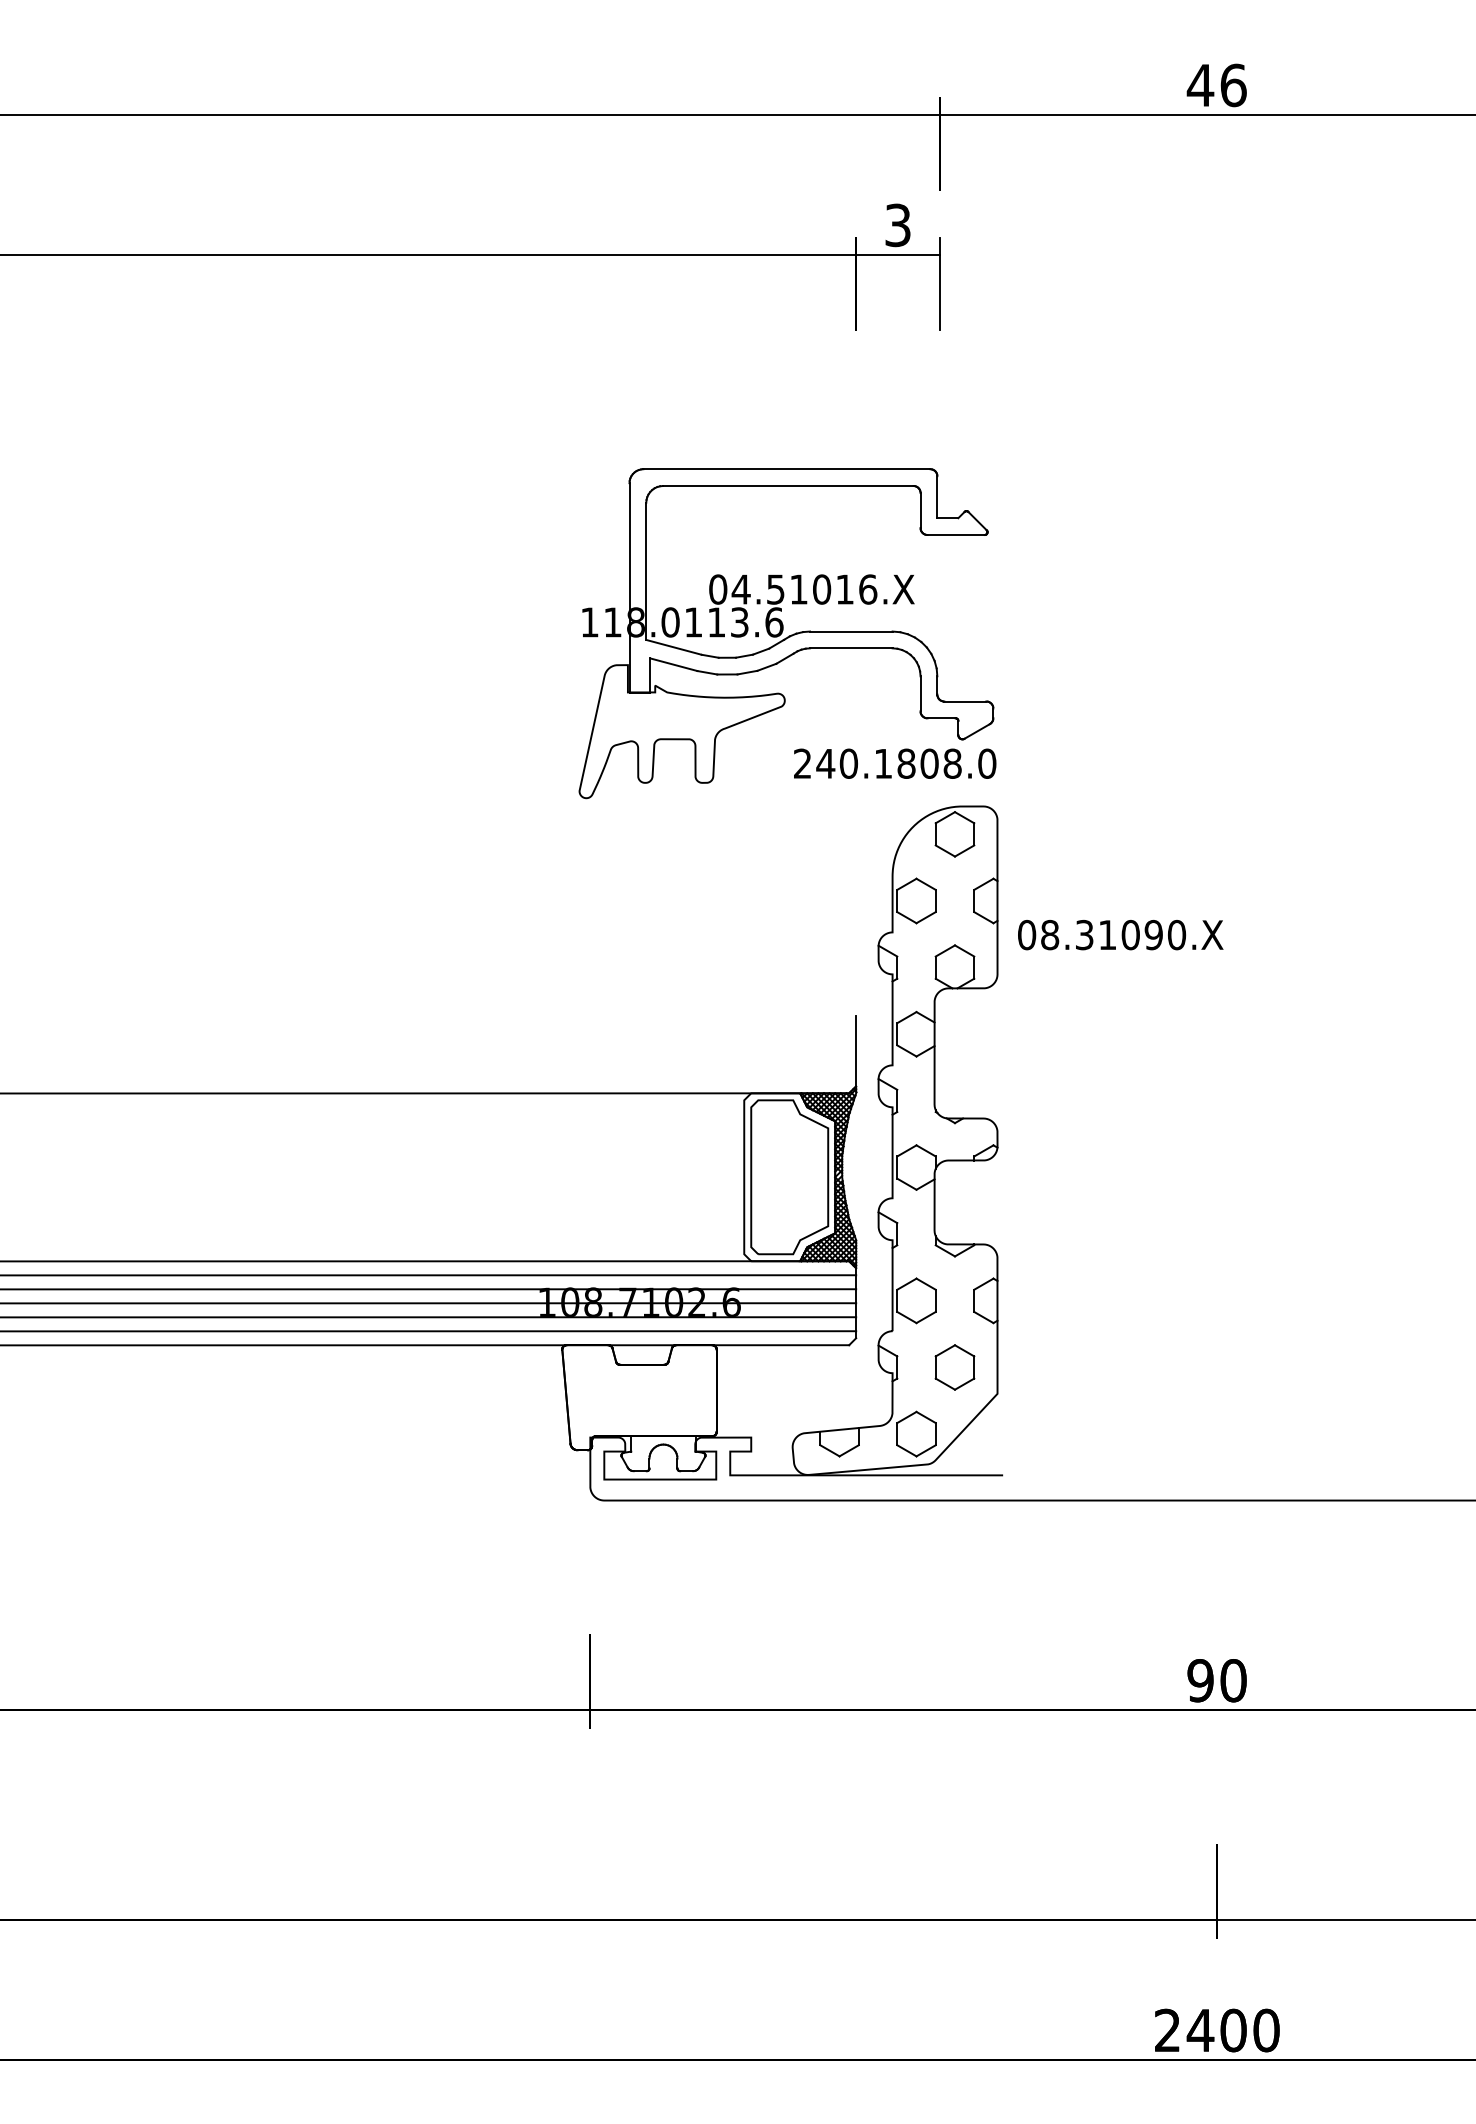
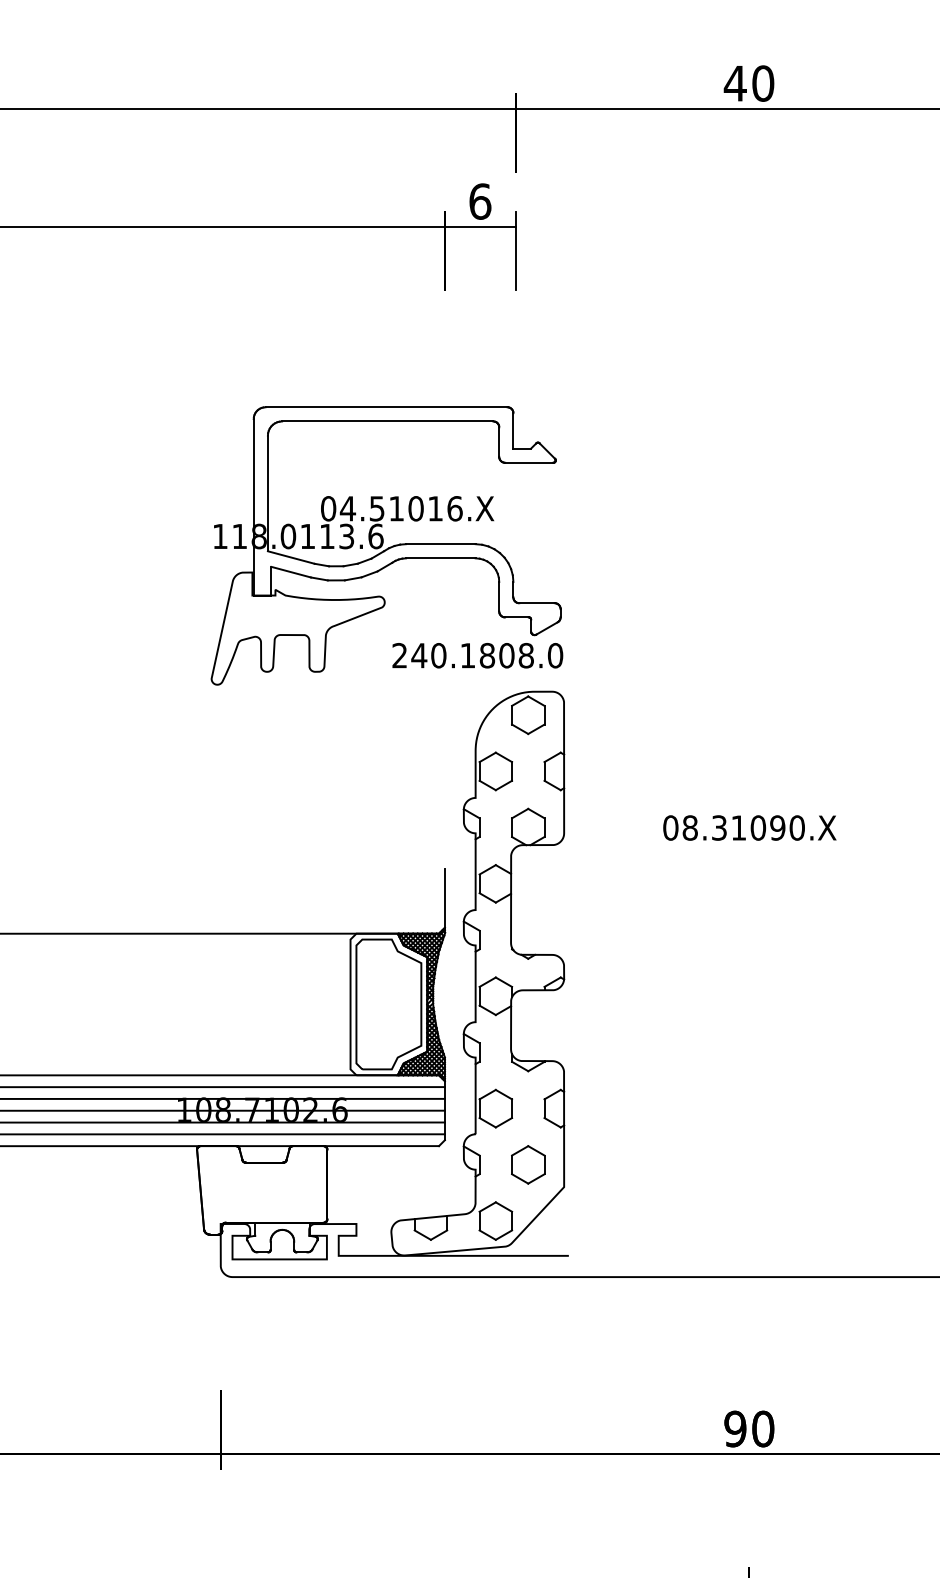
text: (1233, 84) -> (763, 82), 46 -> 40
text: (898, 225) -> (480, 201), 3 -> 6
text: (1120, 935) -> (749, 828), moved

